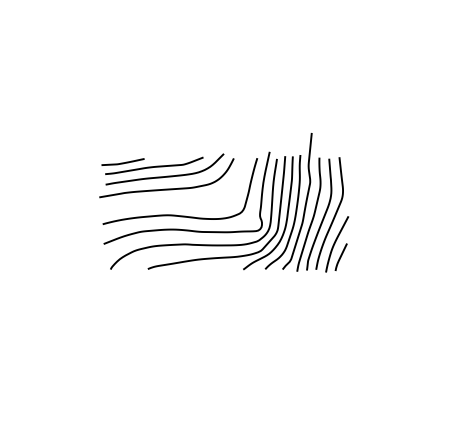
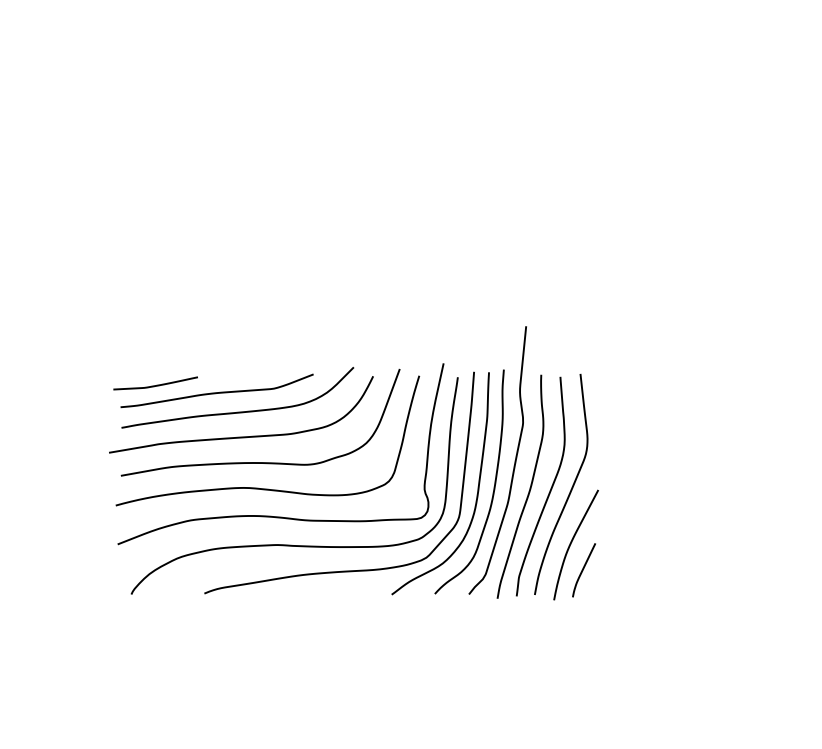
curve: (176, 201) -> (260, 460), added

